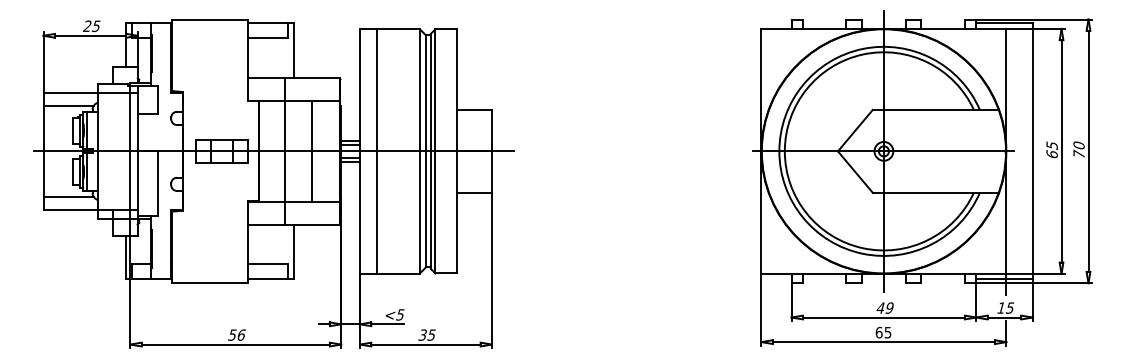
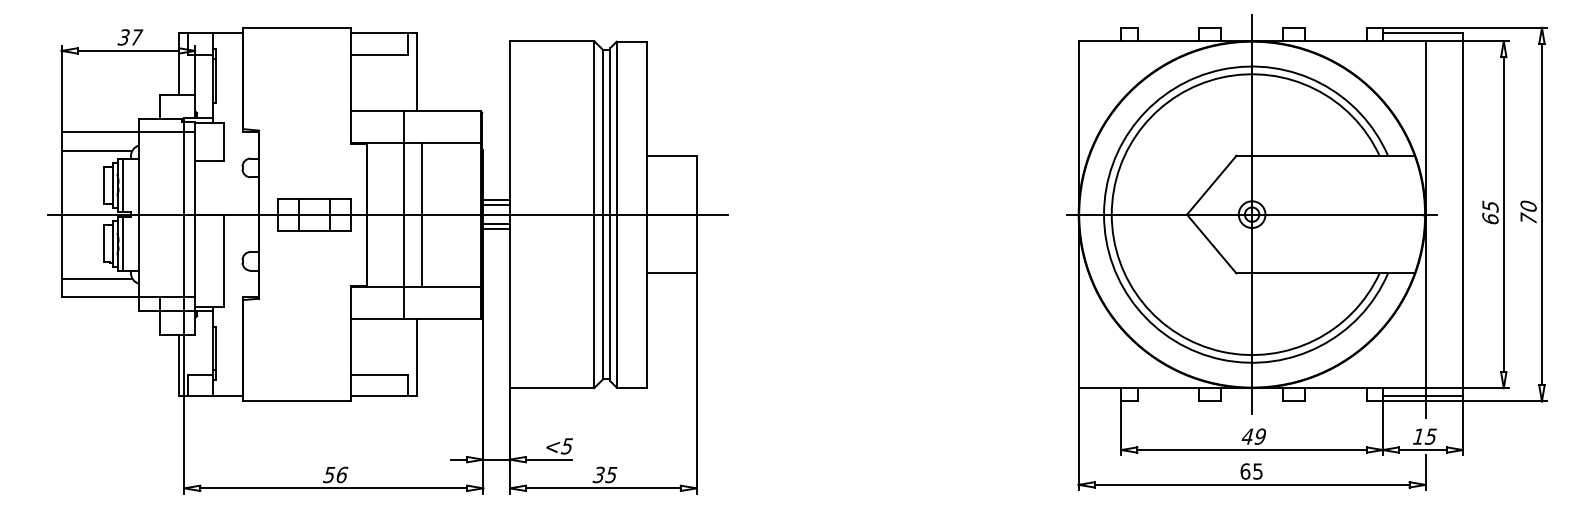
text: (92, 26) -> (130, 37), 25 -> 37
line: (376, 150) -> (533, 213), removed
line: (311, 151) -> (421, 214), moved

